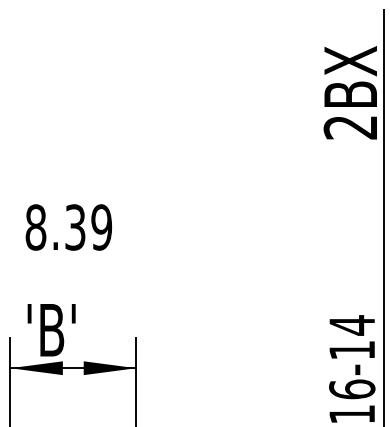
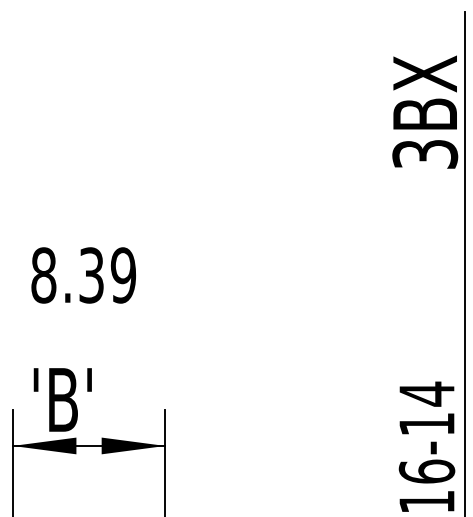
text: (350, 127) -> (424, 154), 2BX -> 3BX

